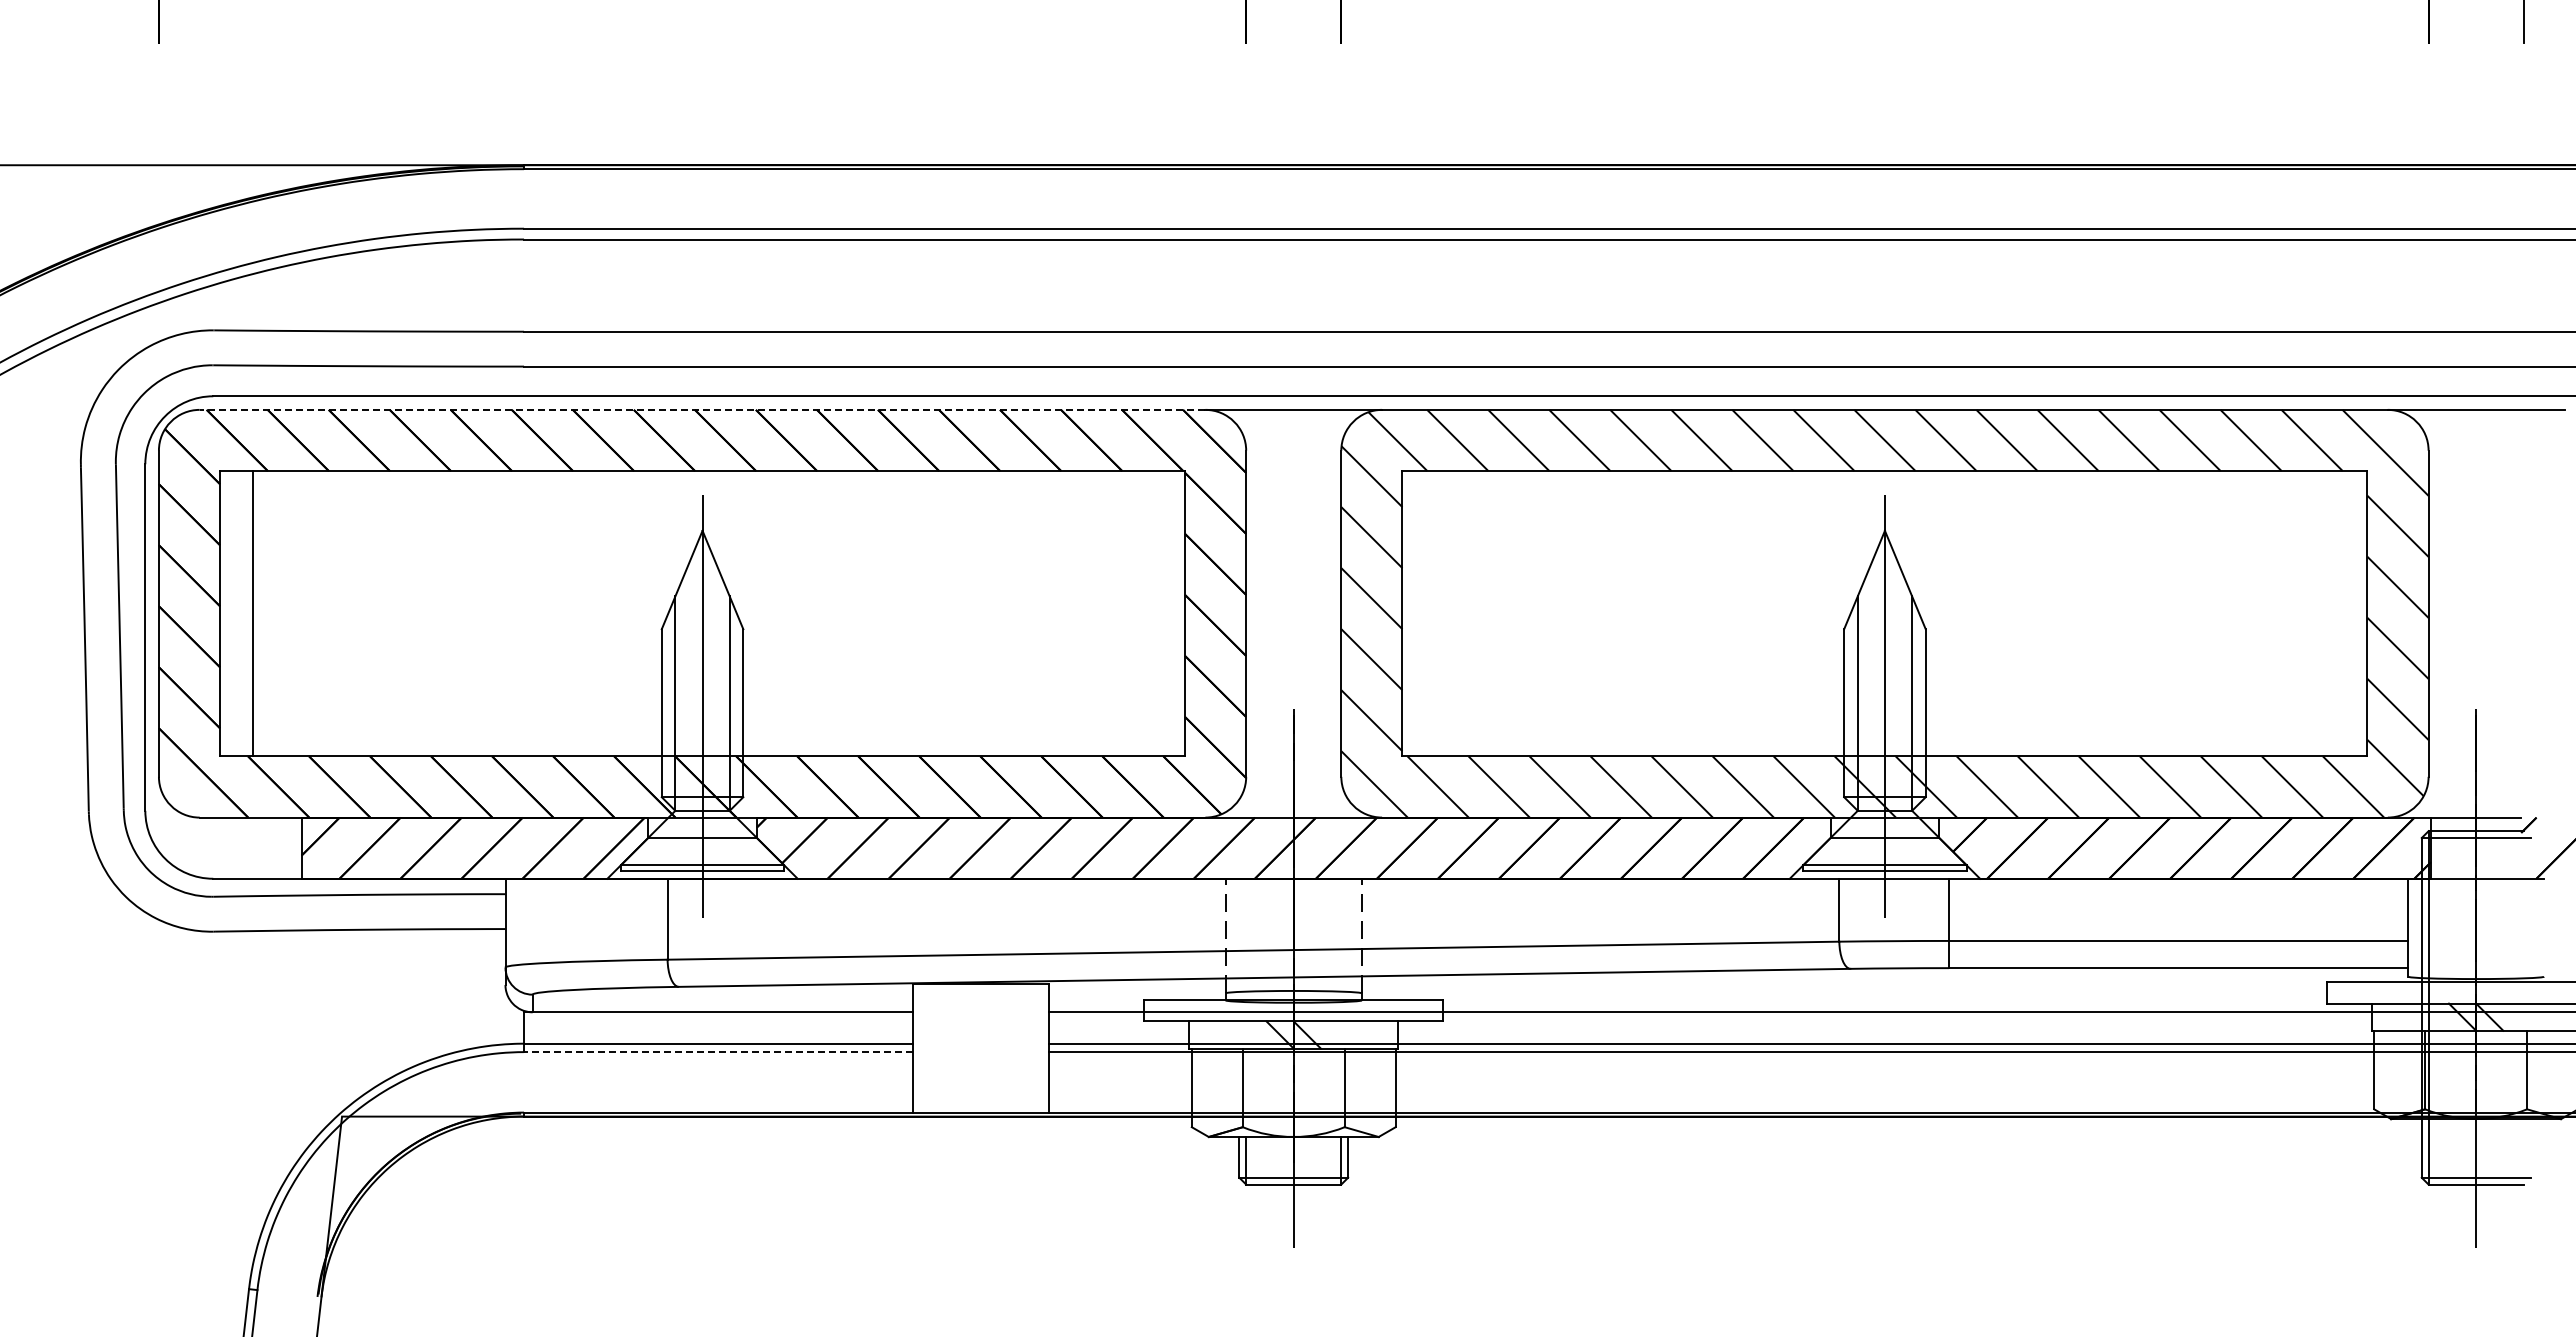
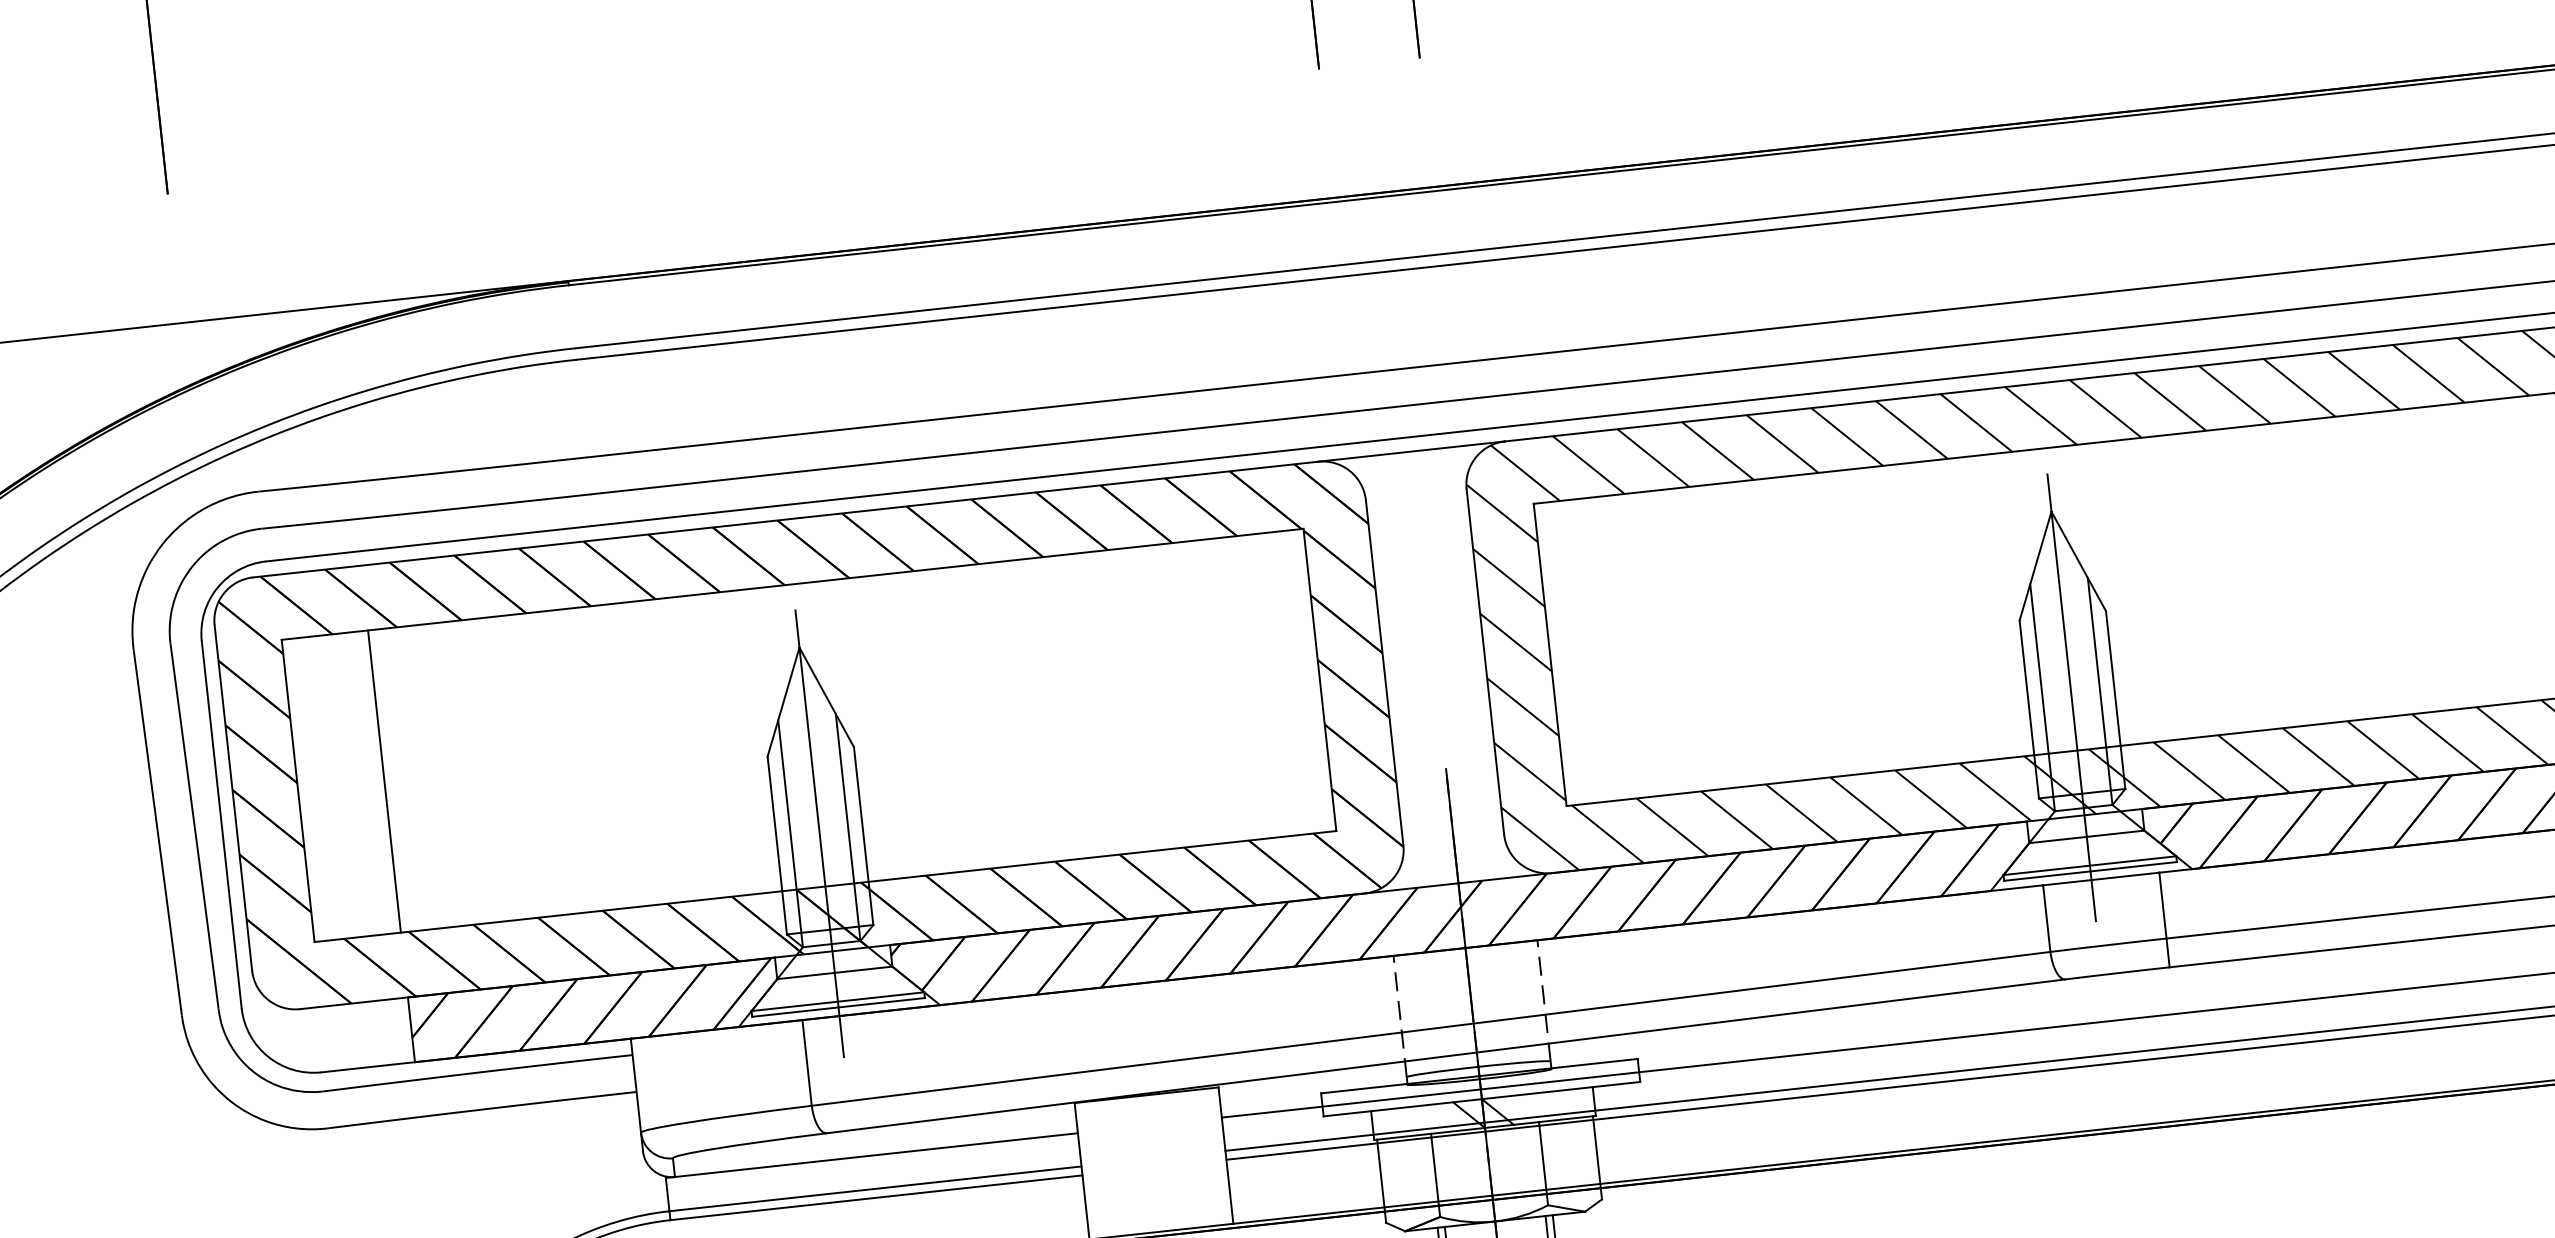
line: (702, 409) -> (785, 519), dashed -> solid
line: (252, 613) -> (384, 781), moved
line: (718, 1052) -> (876, 1198), dashed -> solid

